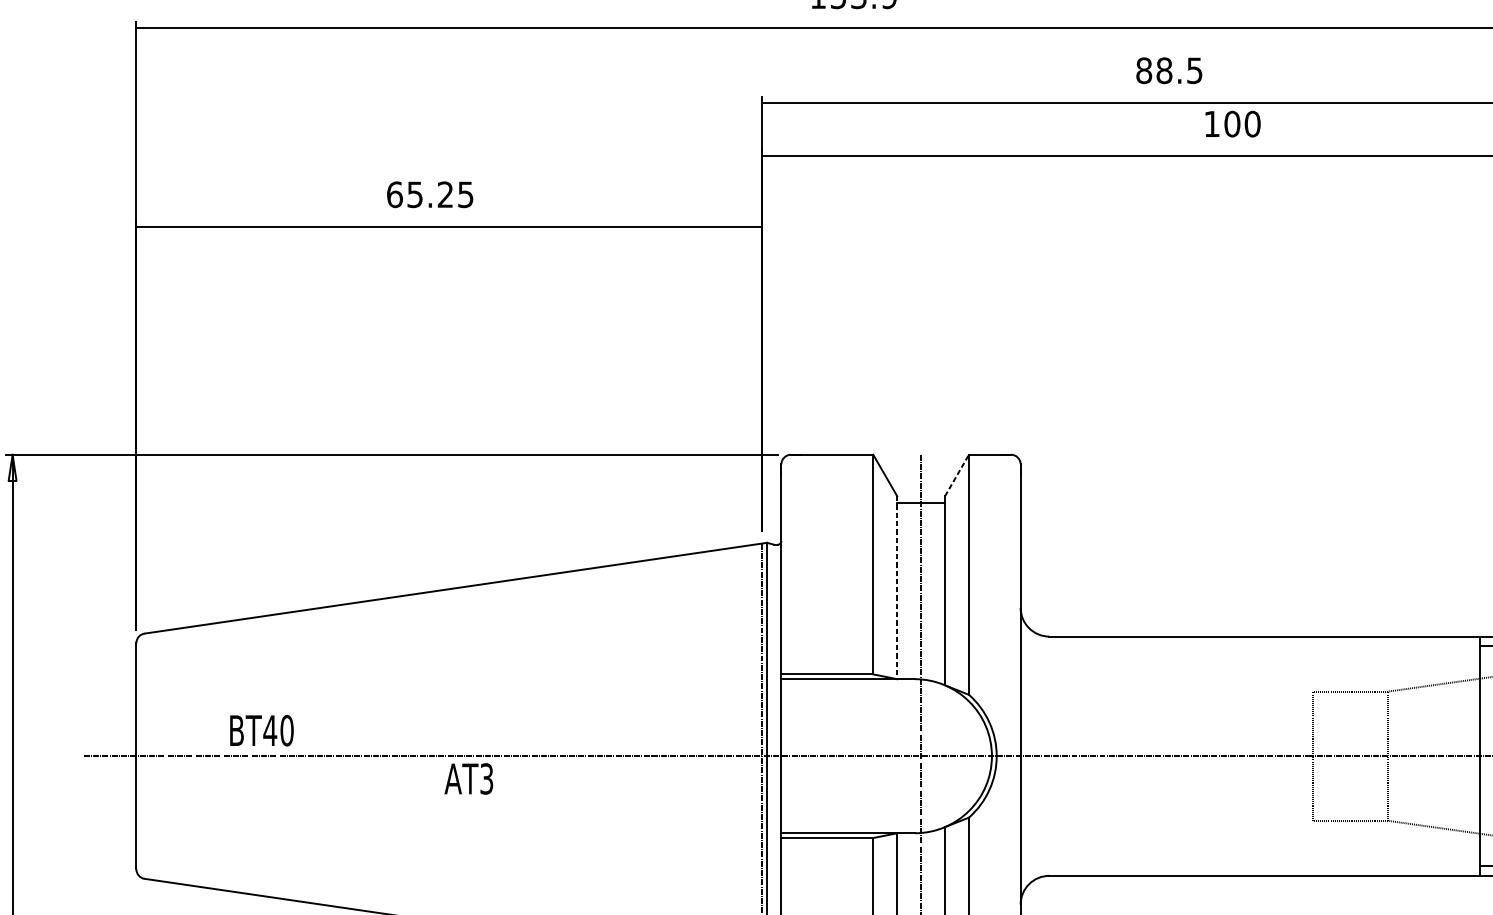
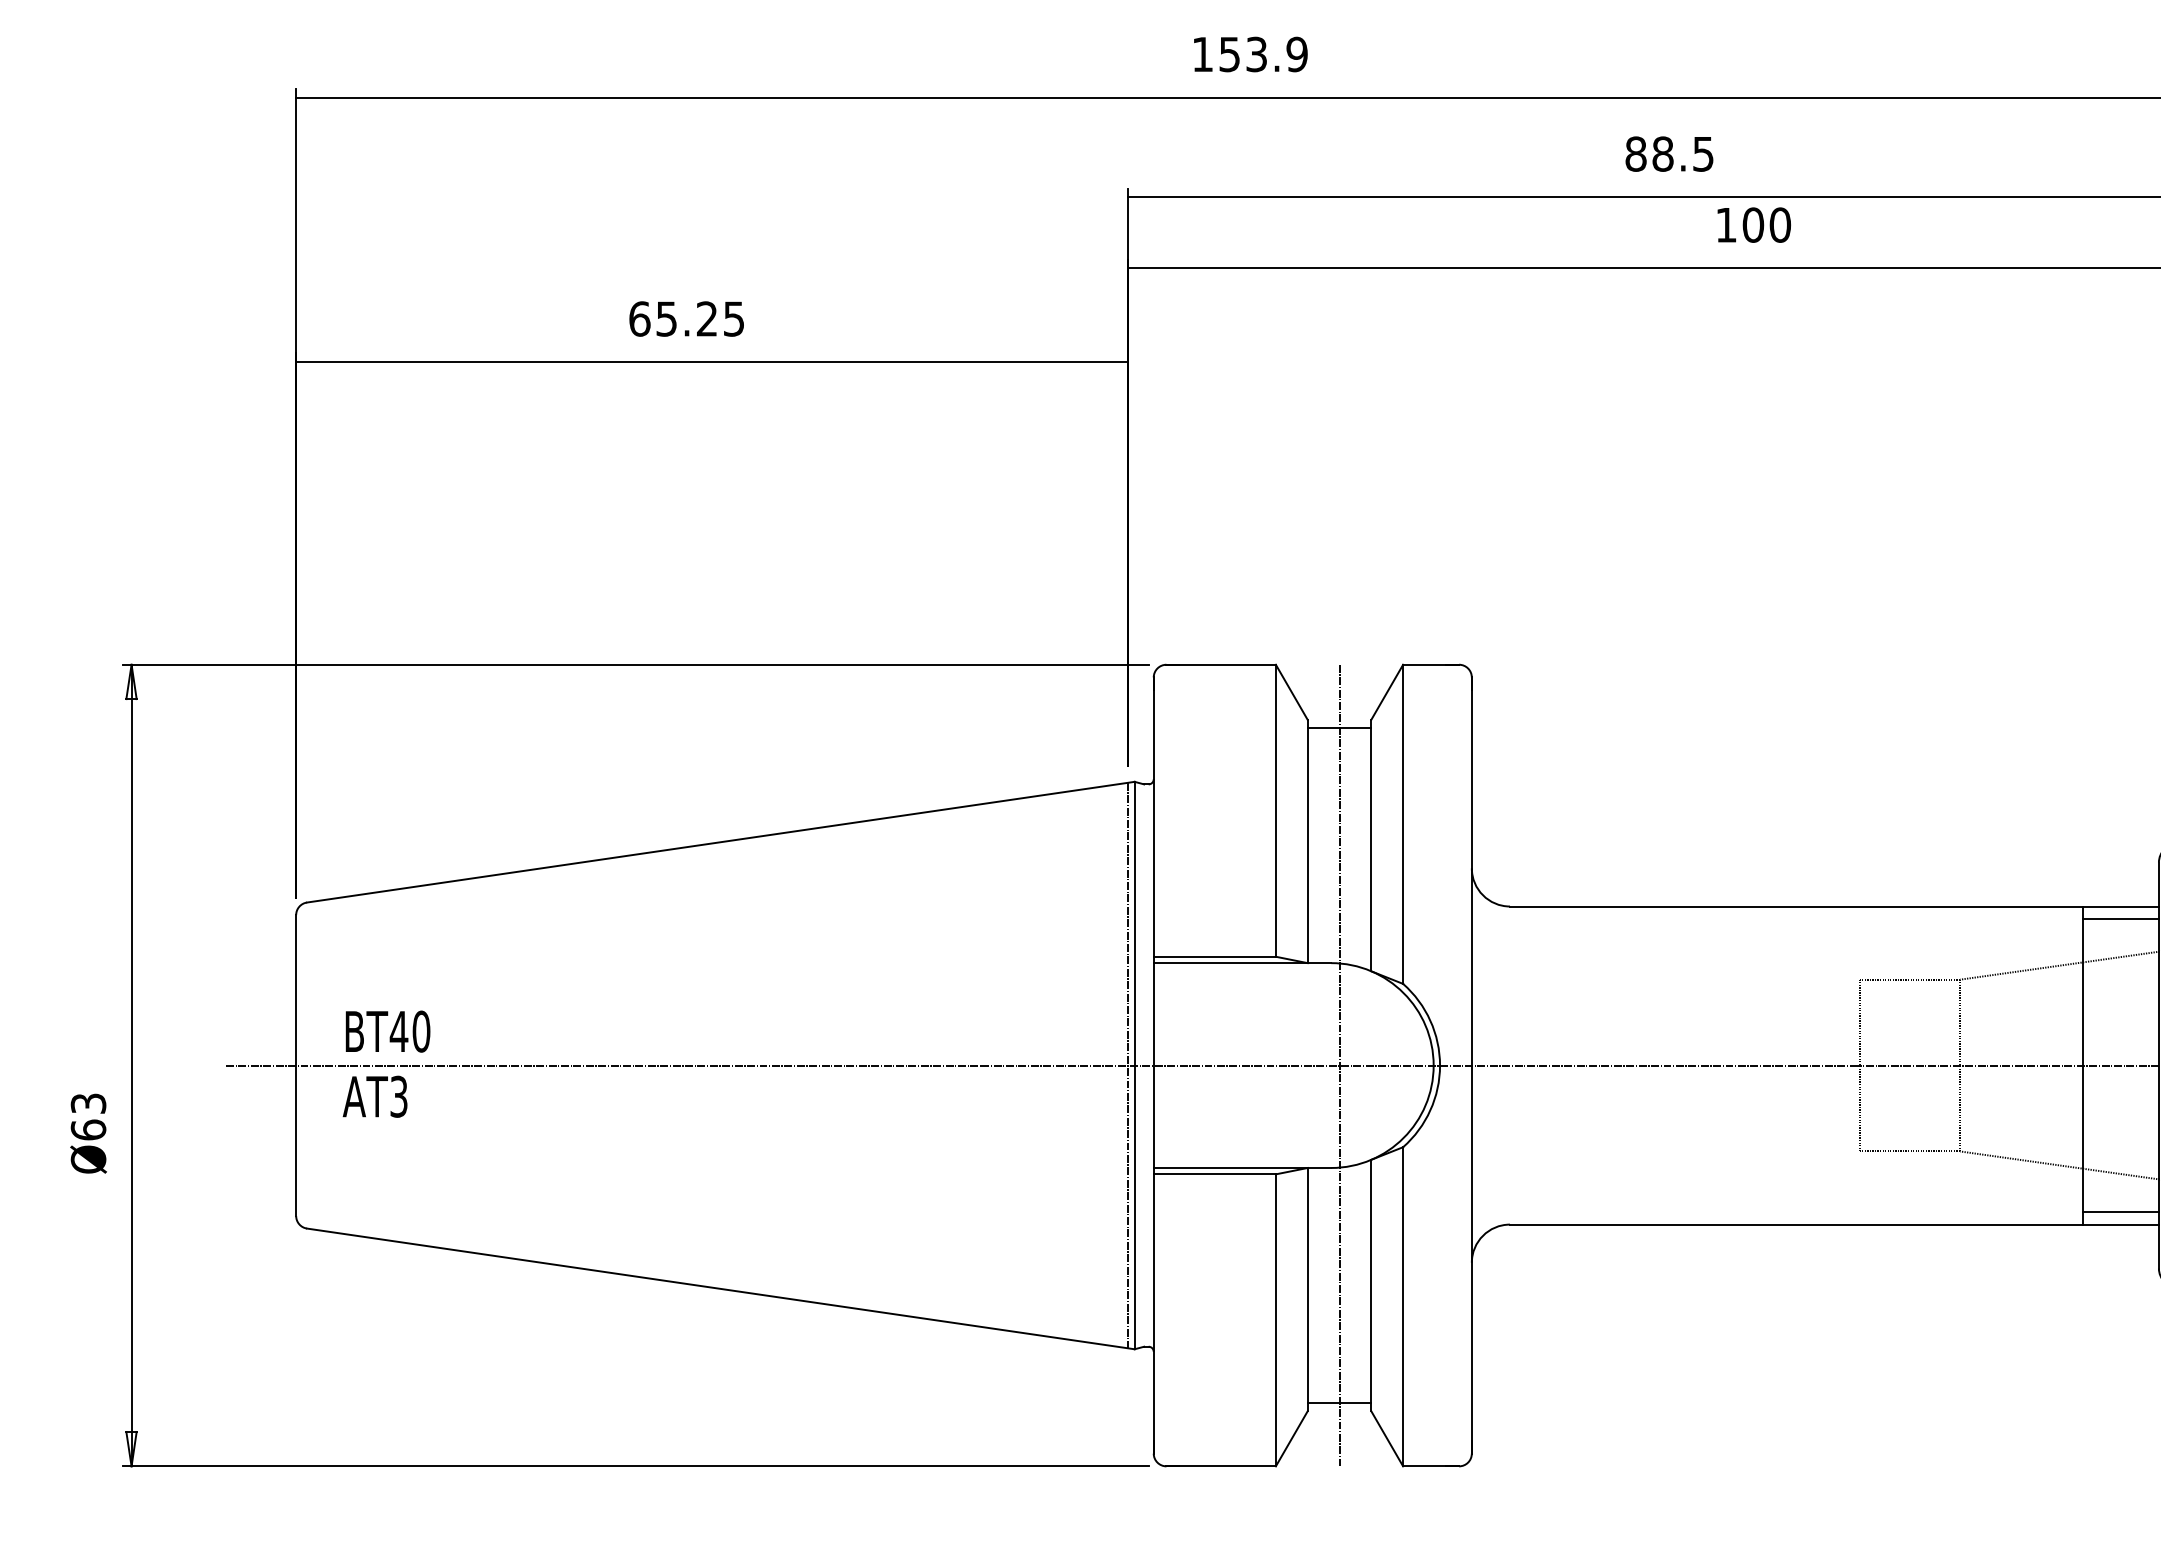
line: (957, 475) -> (1387, 692), dashed -> solid
line: (897, 587) -> (1307, 841), dashed -> solid
text: (261, 730) -> (387, 1031), moved
text: (468, 778) -> (374, 1096), moved

